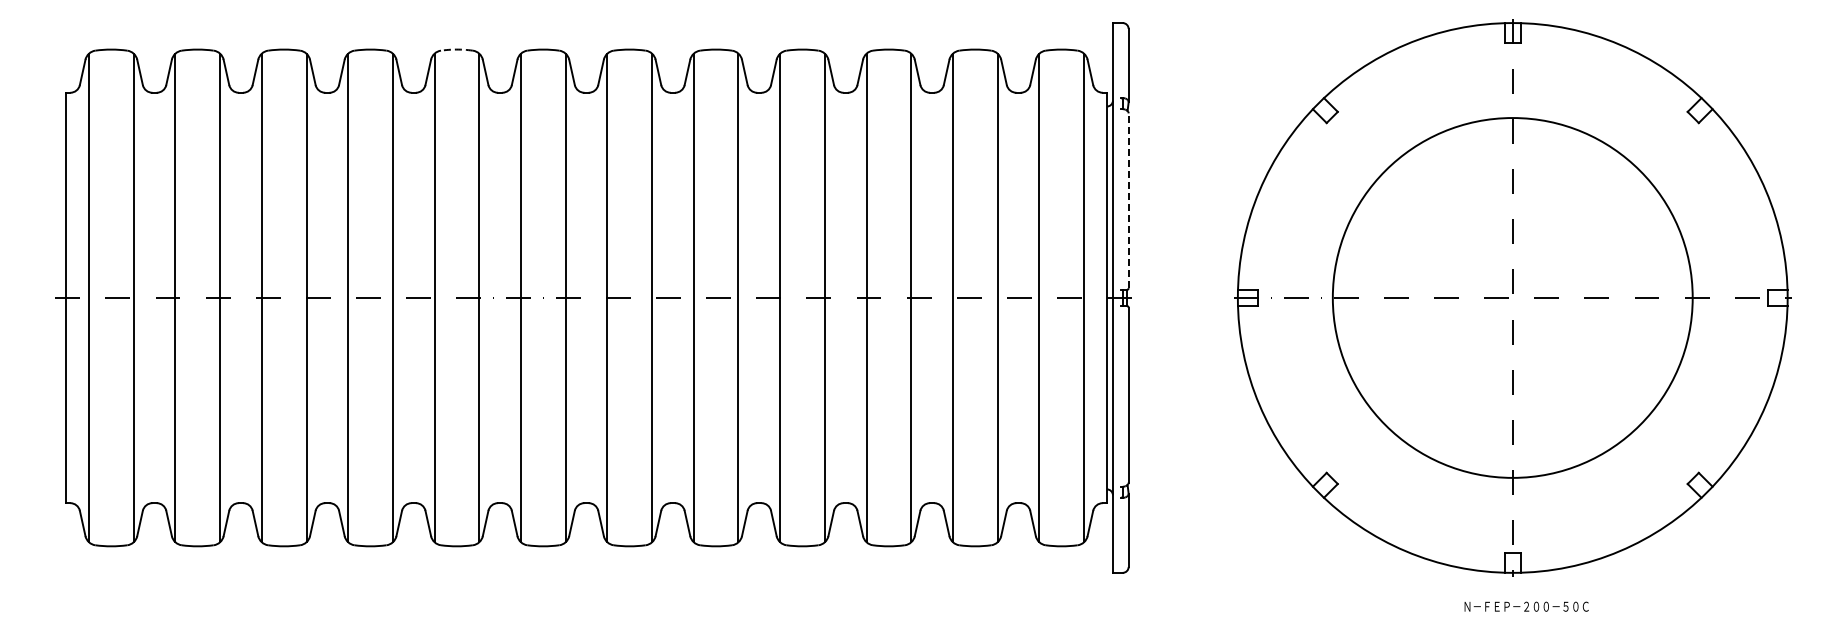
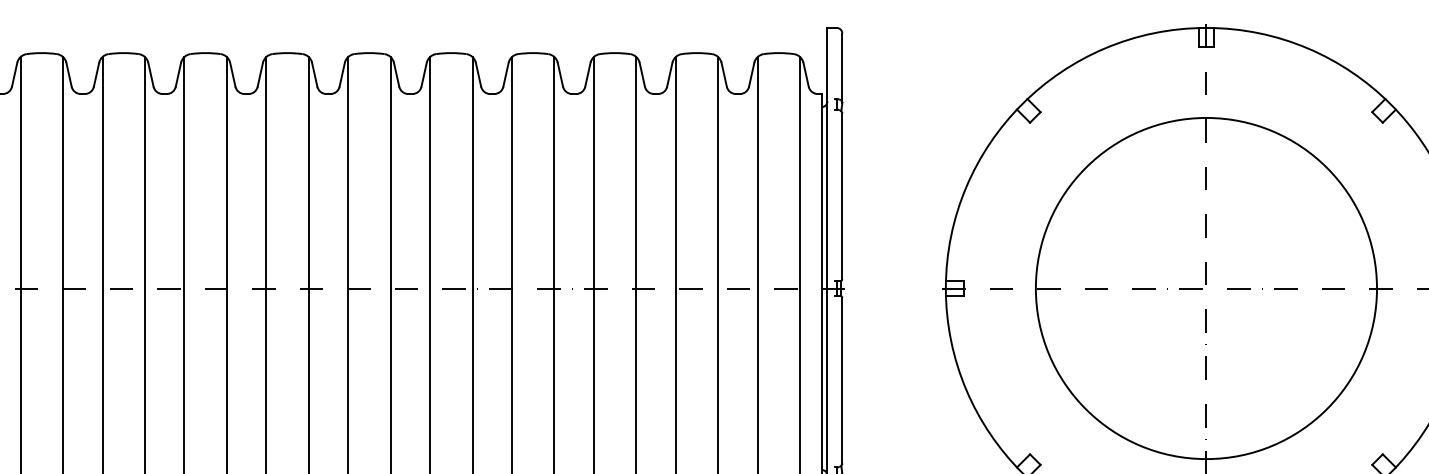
arc: (456, 49) -> (205, 53), dashed -> solid
line: (1128, 200) -> (842, 196), dashed -> solid

